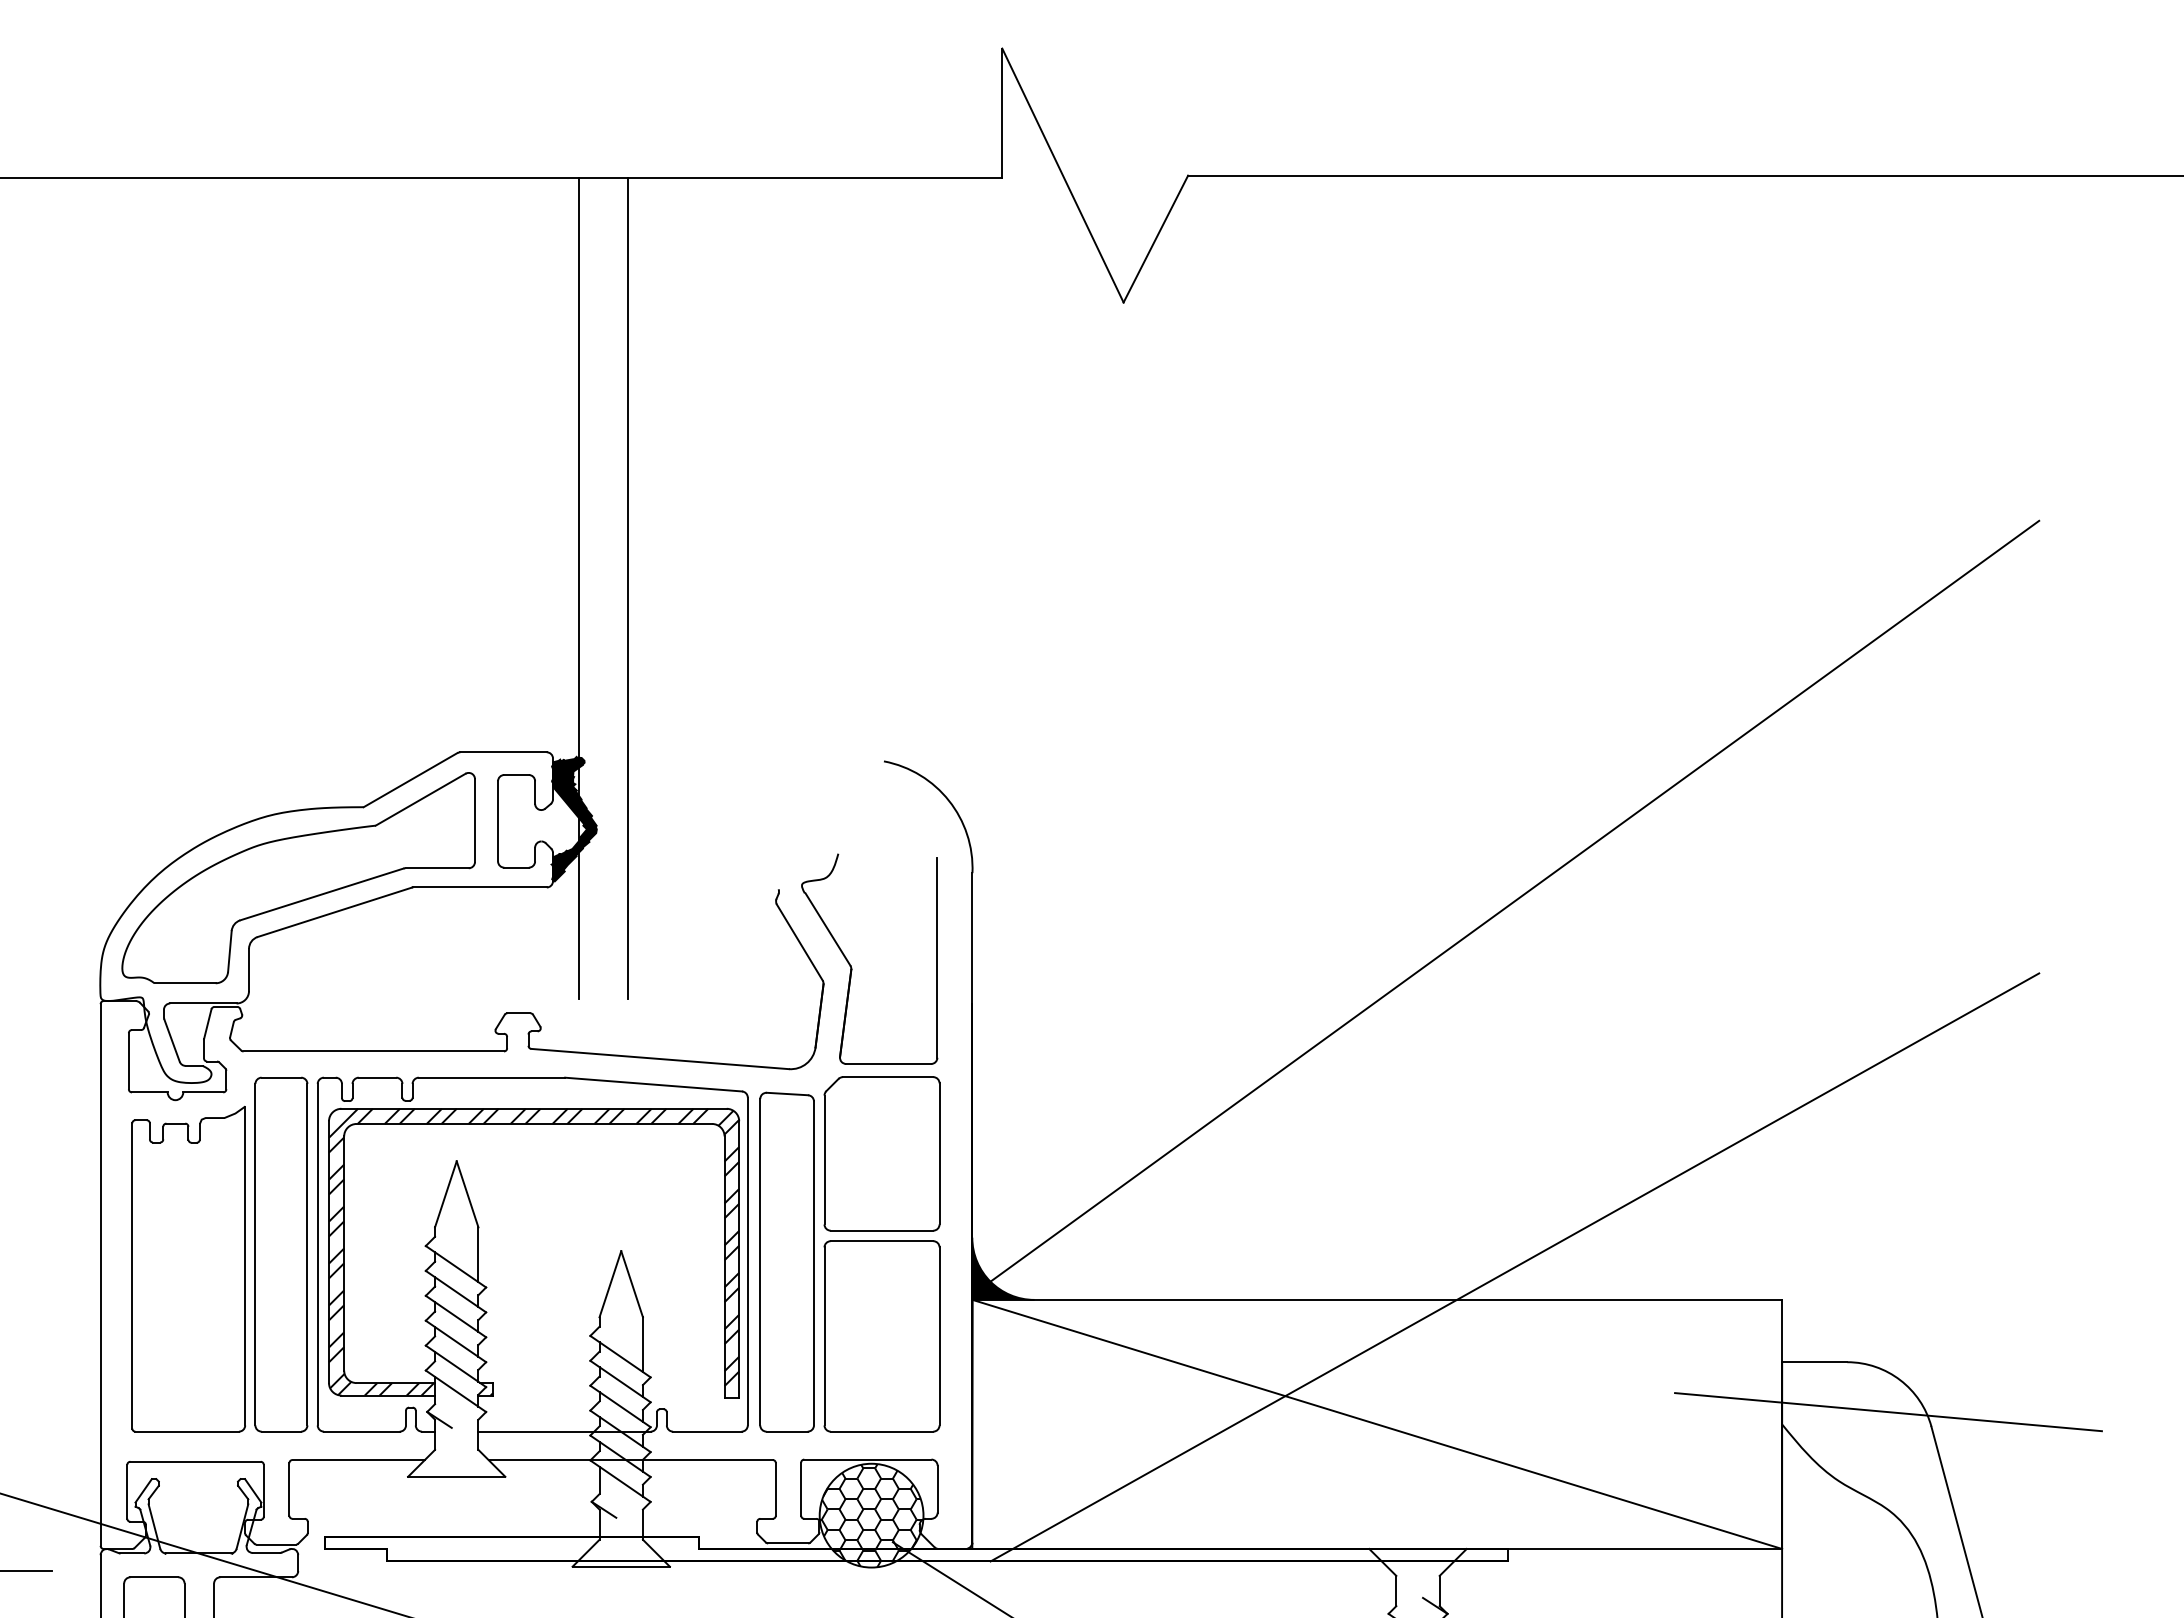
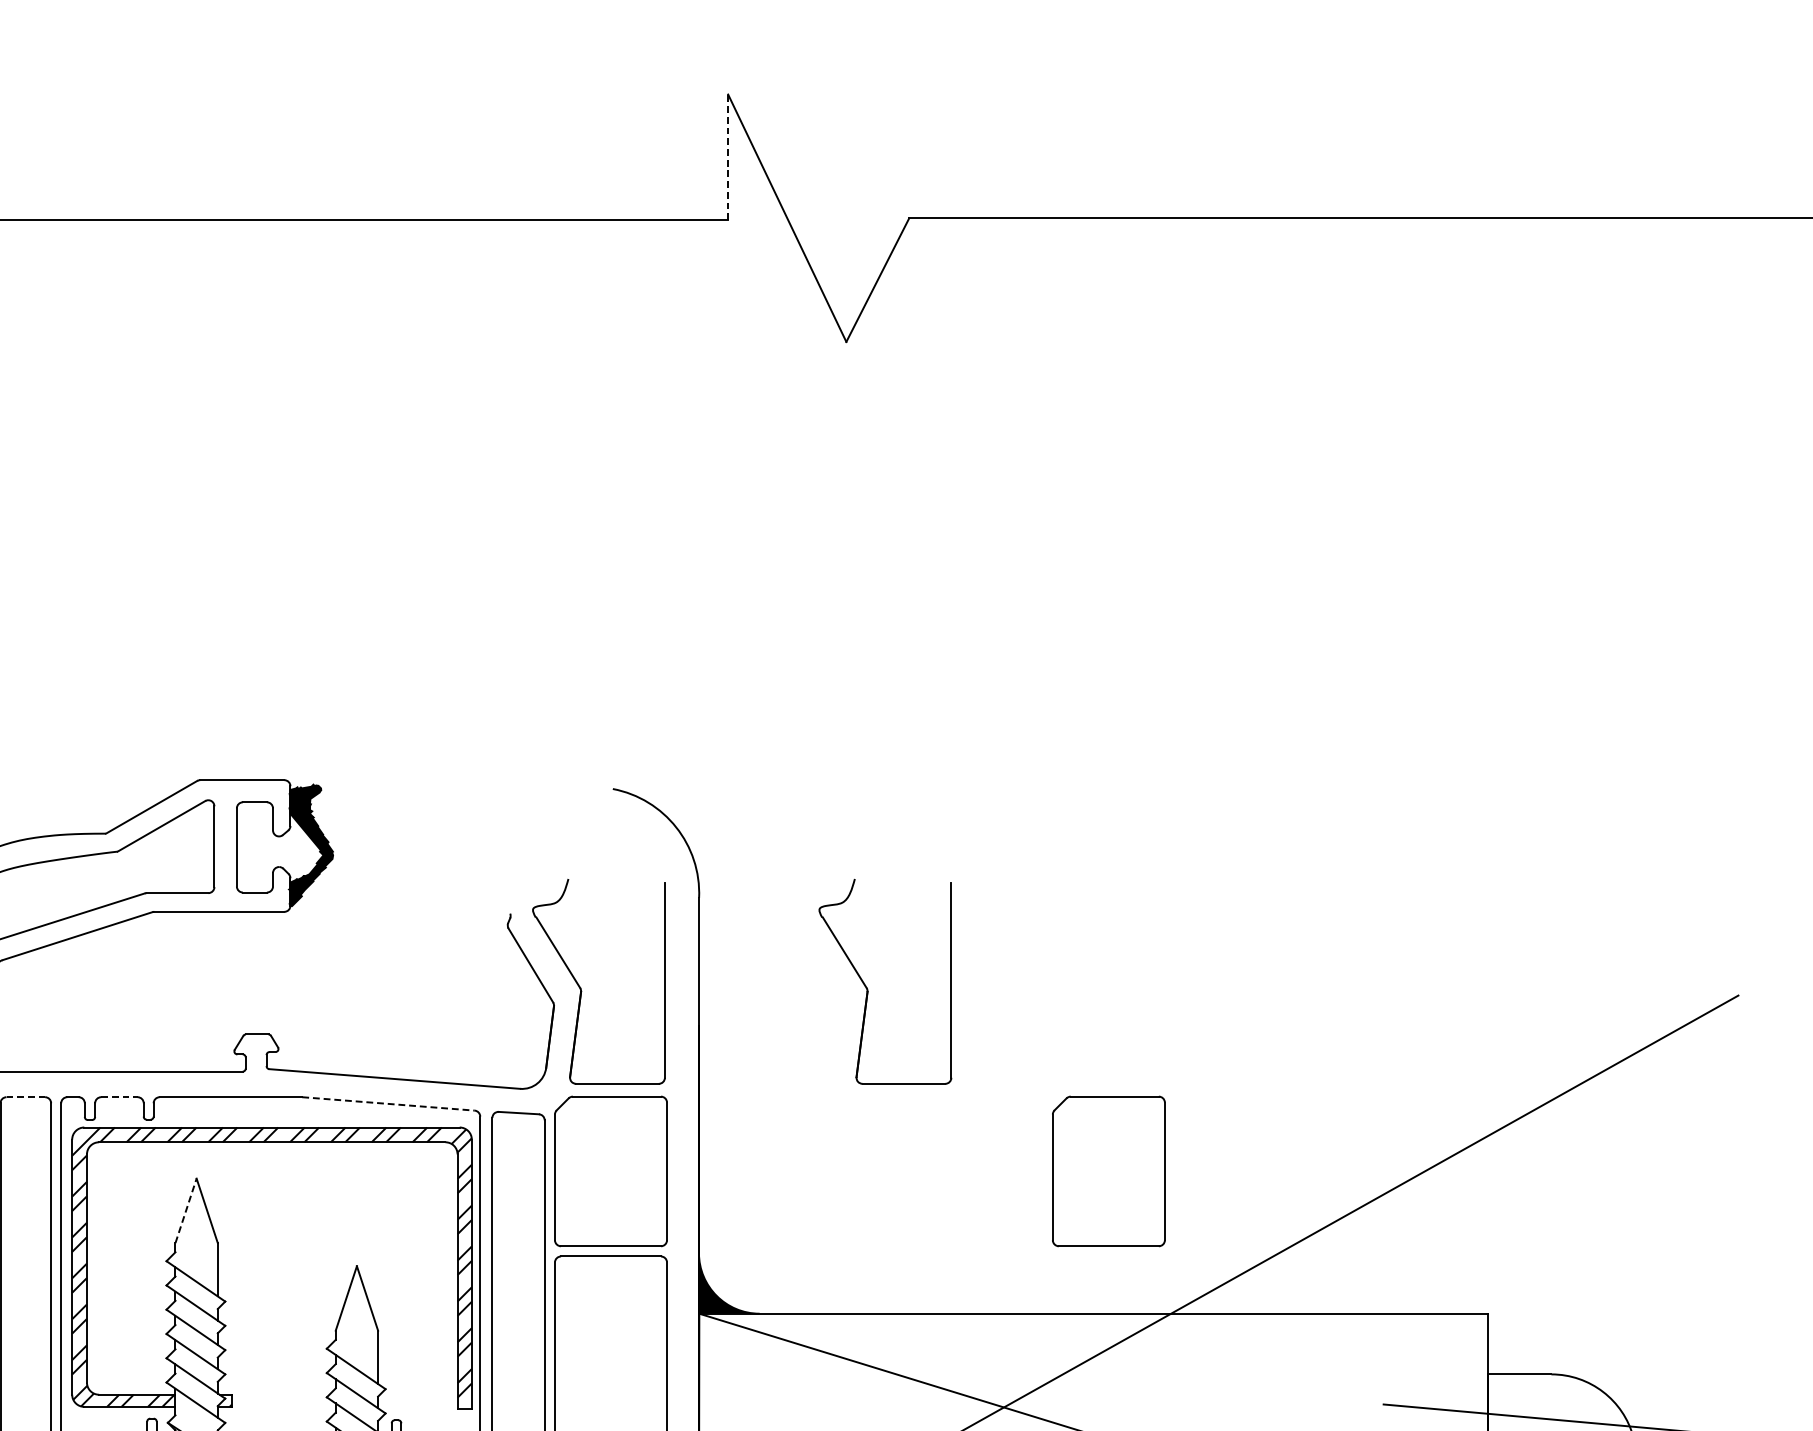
line: (1002, 112) -> (728, 156), solid -> dashed
line: (578, 587) -> (315, 619), removed
line: (628, 587) -> (363, 619), removed
line: (1514, 900) -> (1227, 924), removed
part: (1146, 967) -> (868, 989), added
line: (281, 1077) -> (25, 1097), solid -> dashed
line: (377, 1077) -> (119, 1097), solid -> dashed
line: (653, 1084) -> (388, 1103), solid -> dashed
part: (1392, 1153) -> (1108, 1171), added
line: (445, 1194) -> (185, 1210), solid -> dashed

